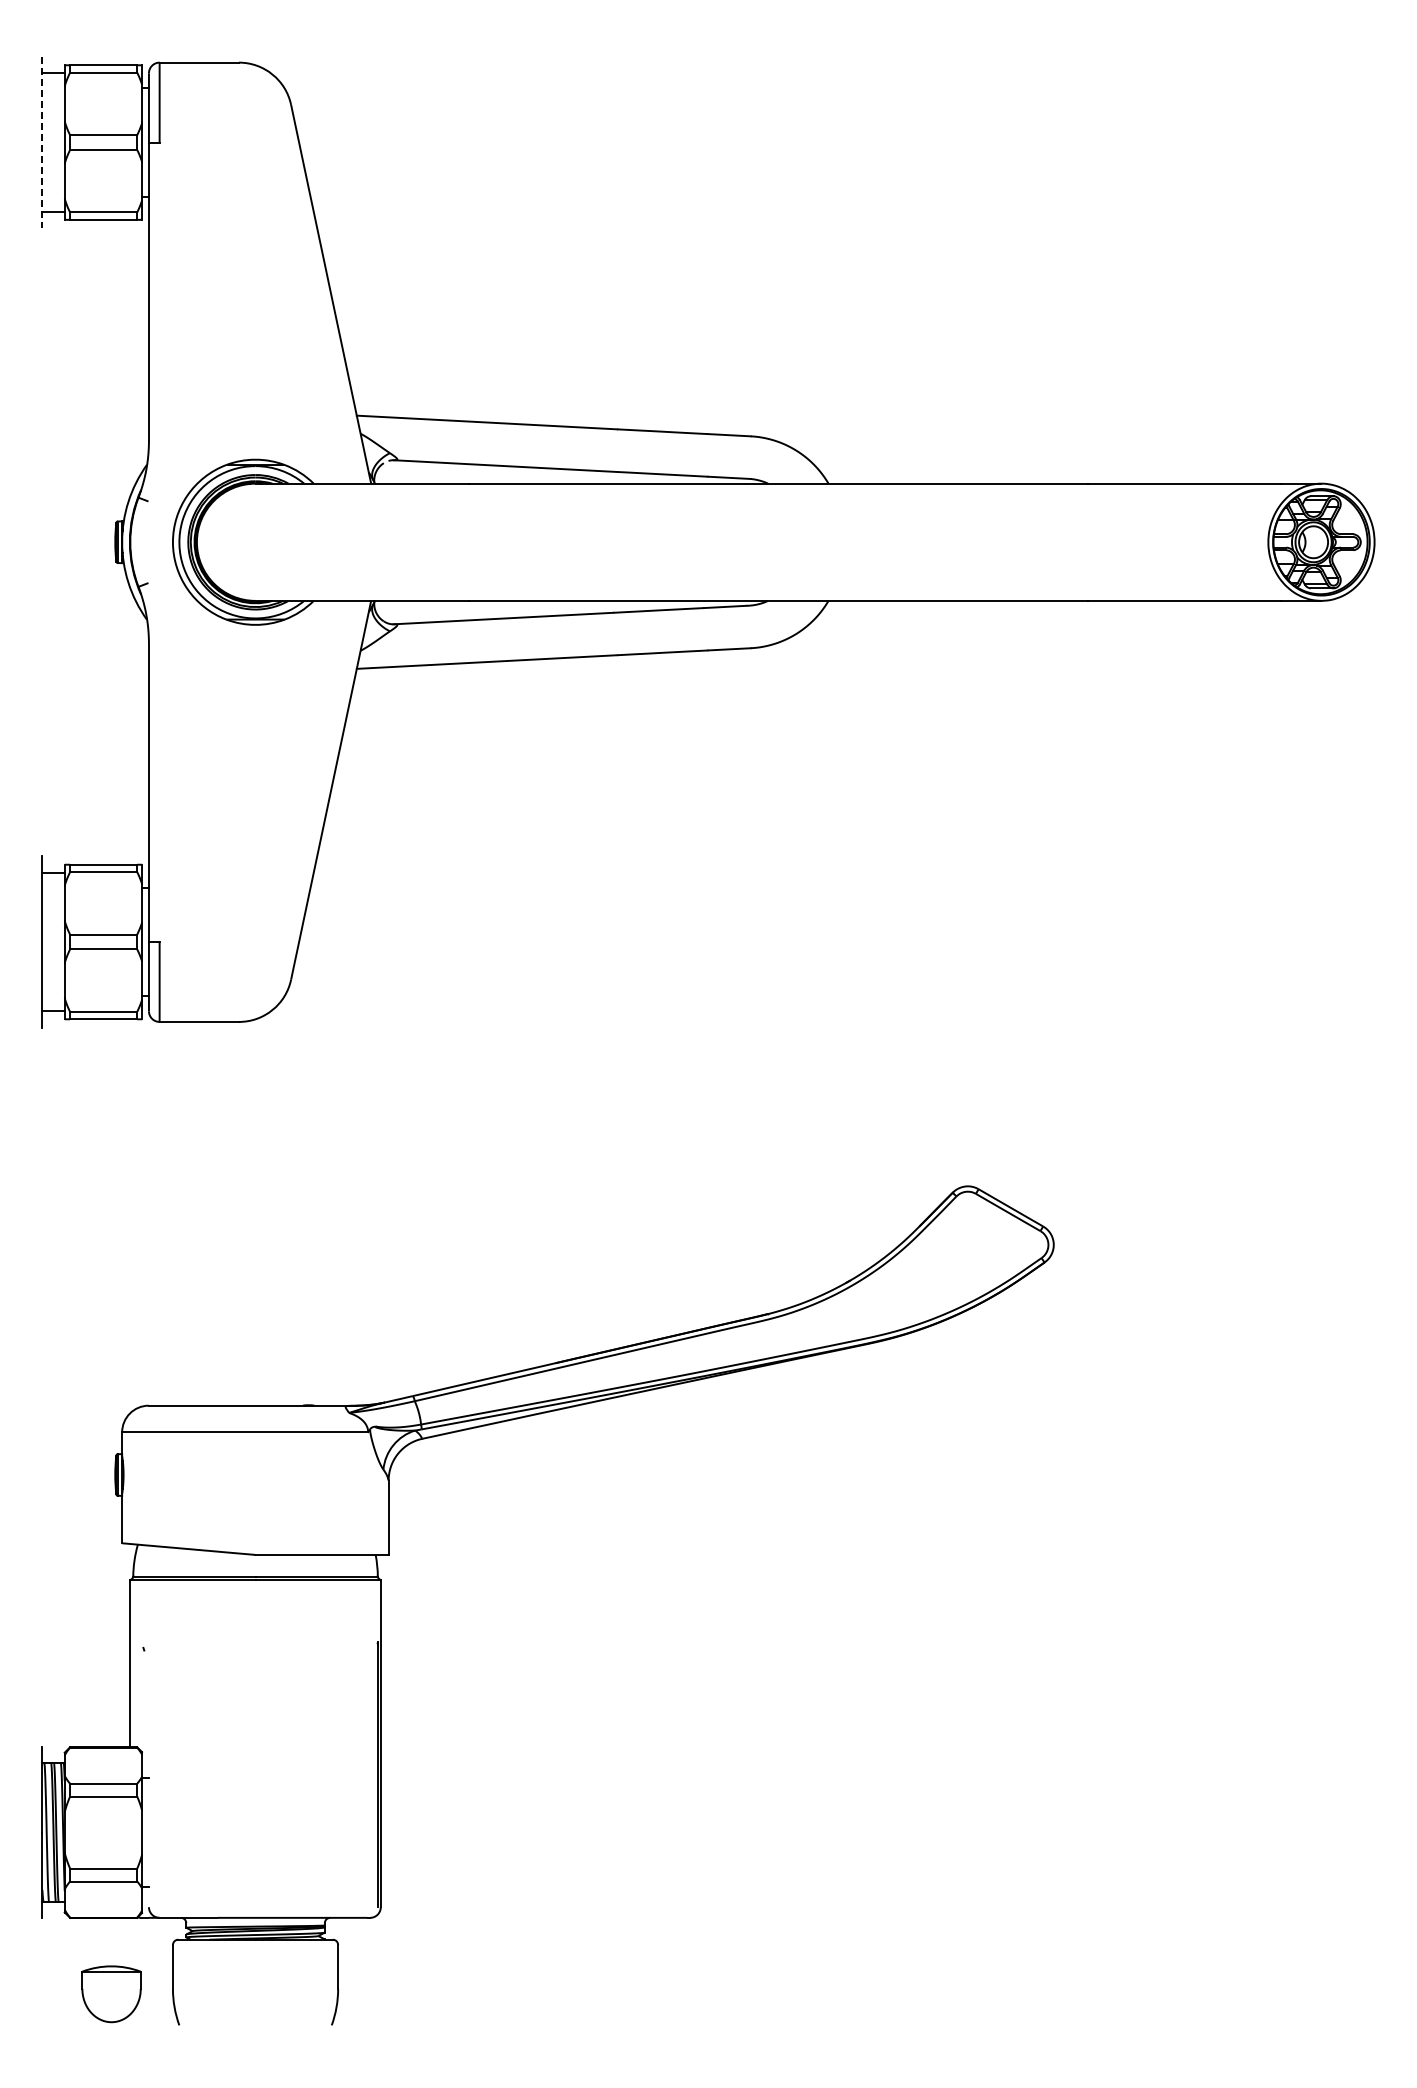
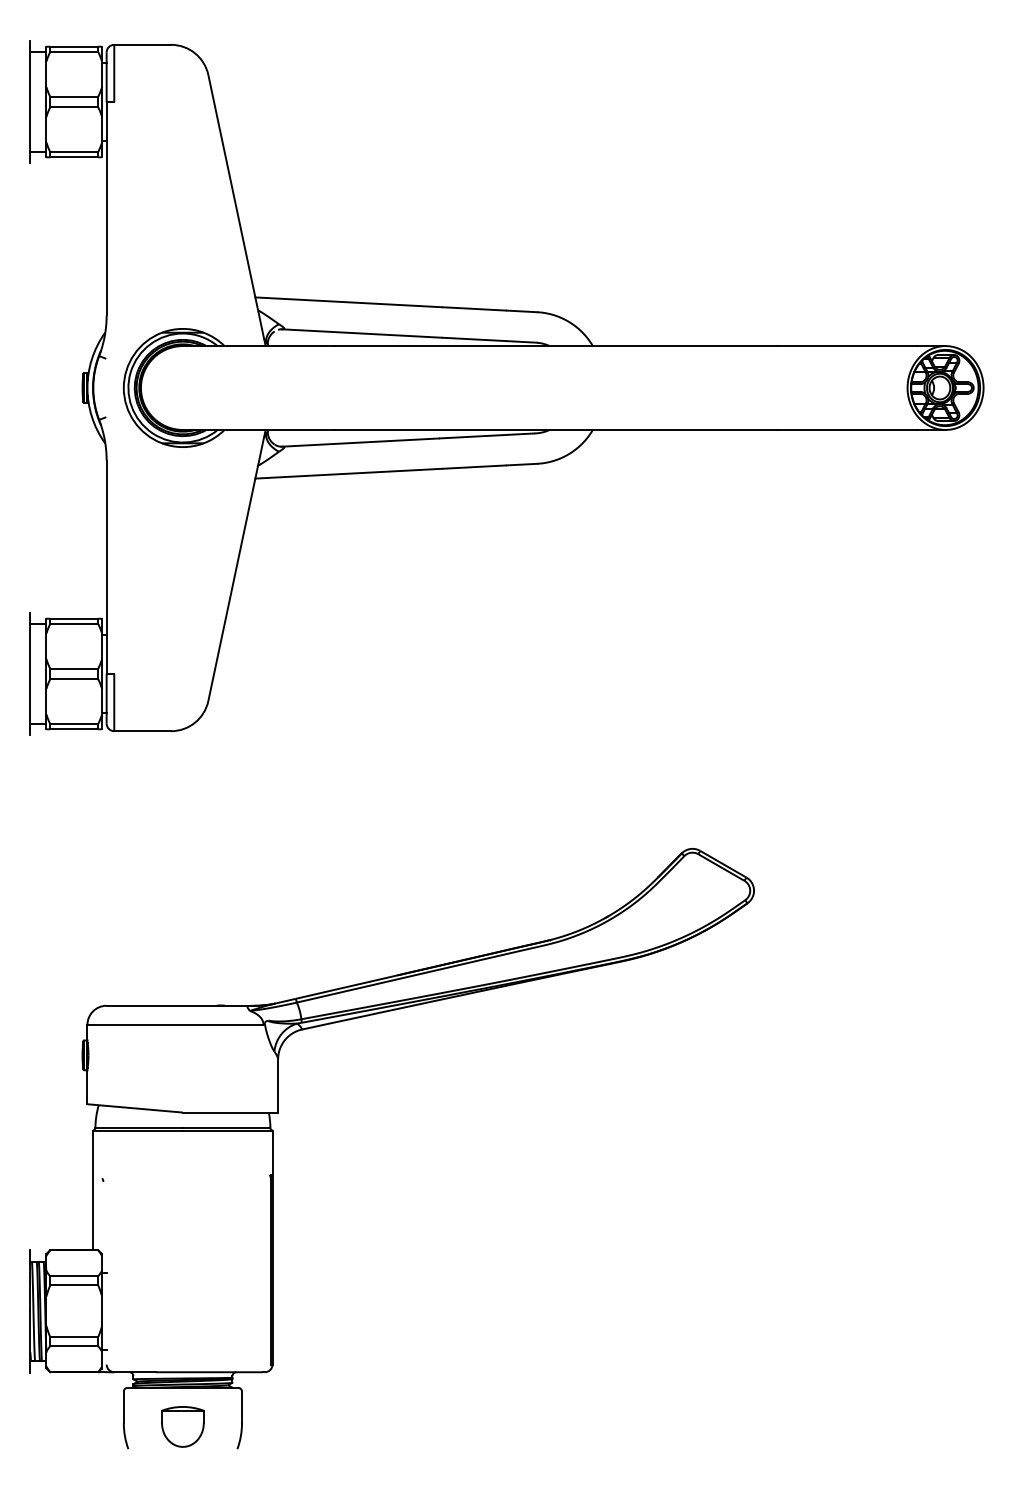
line: (42, 142) -> (30, 101), dashed -> solid
part: (111, 1994) -> (182, 1427), moved

